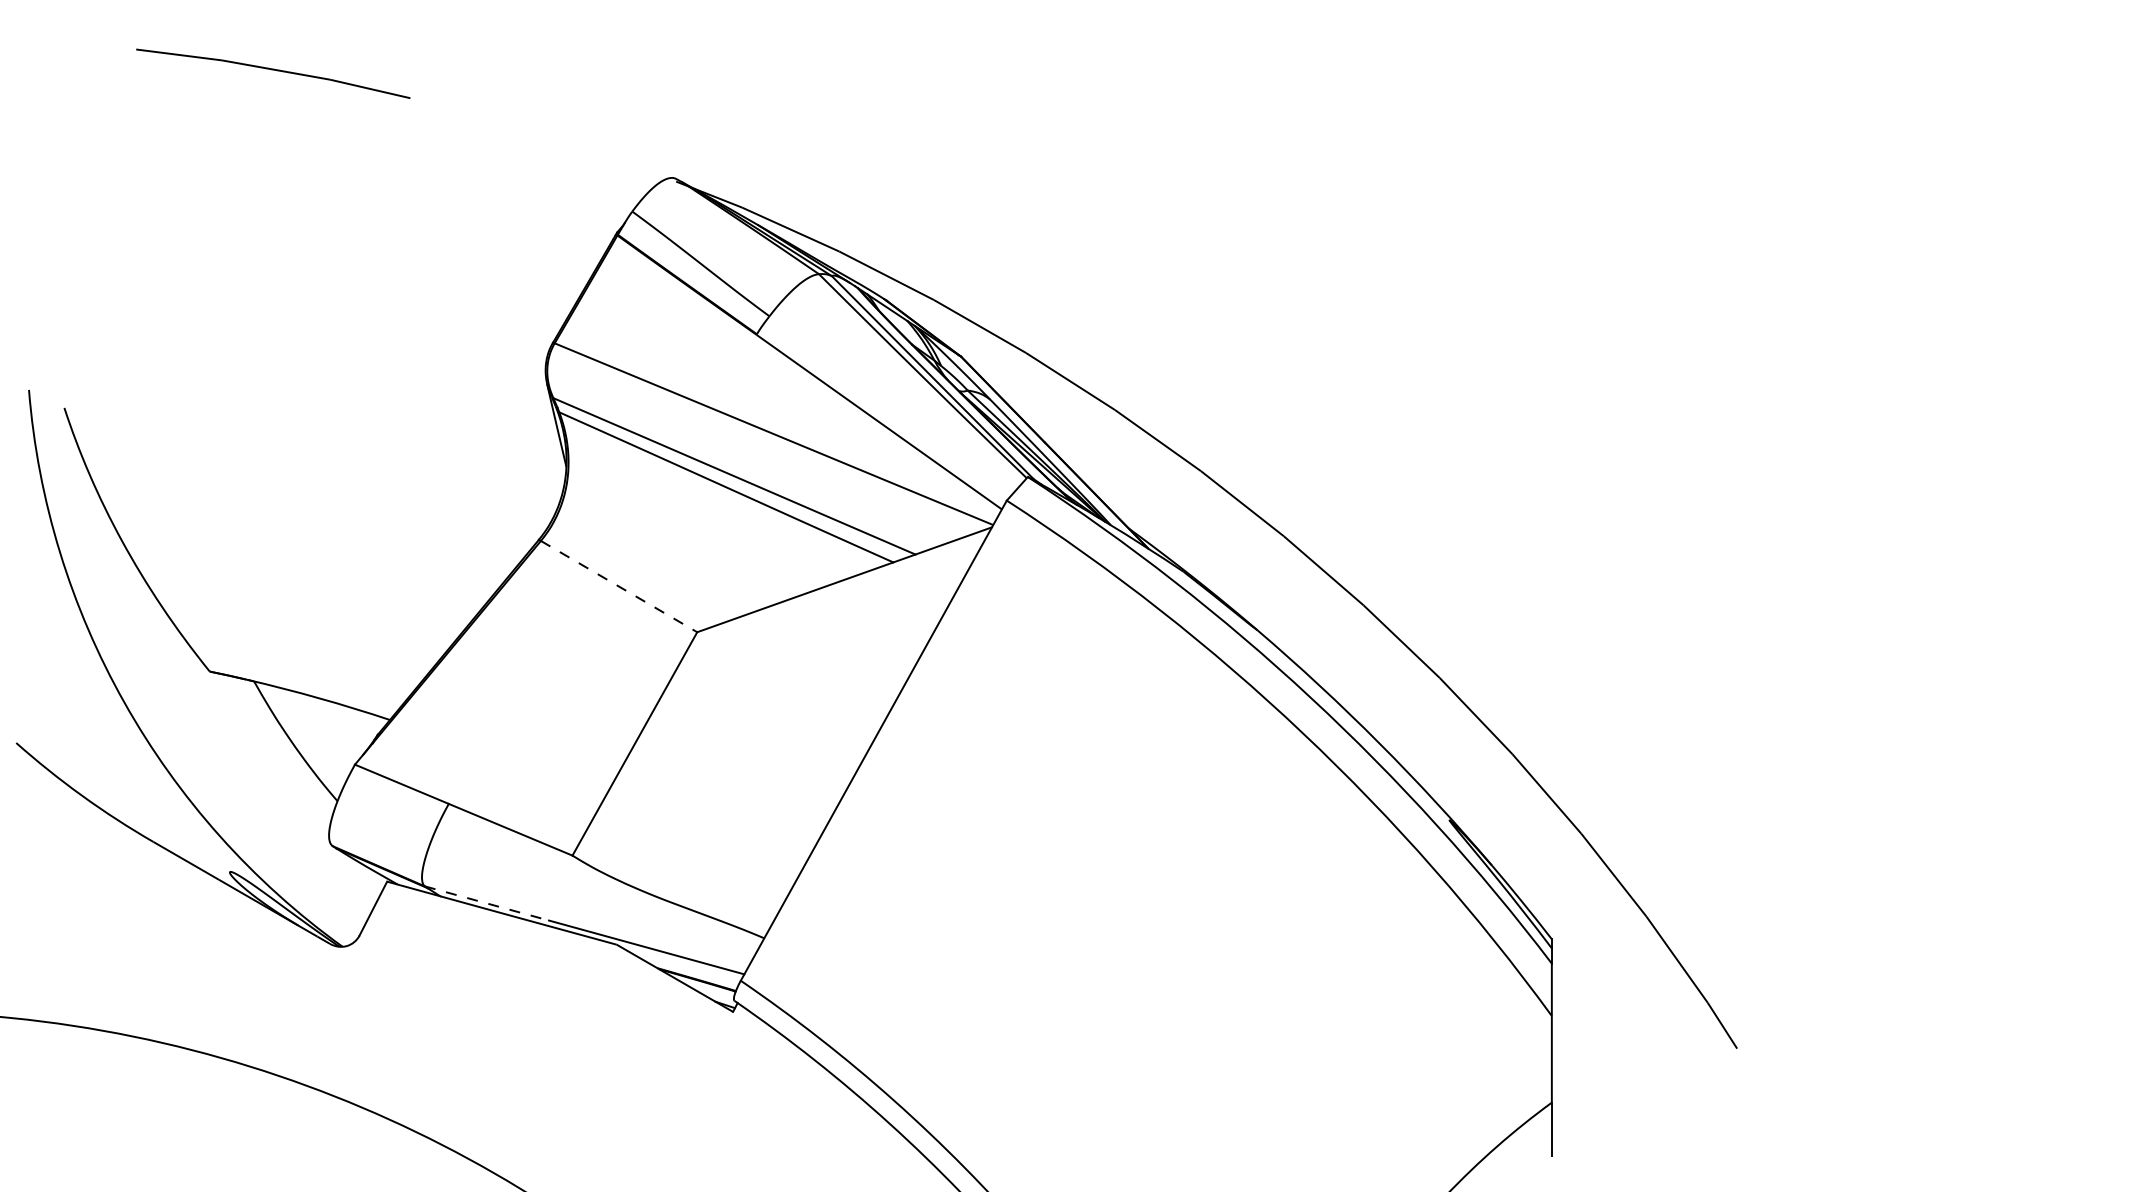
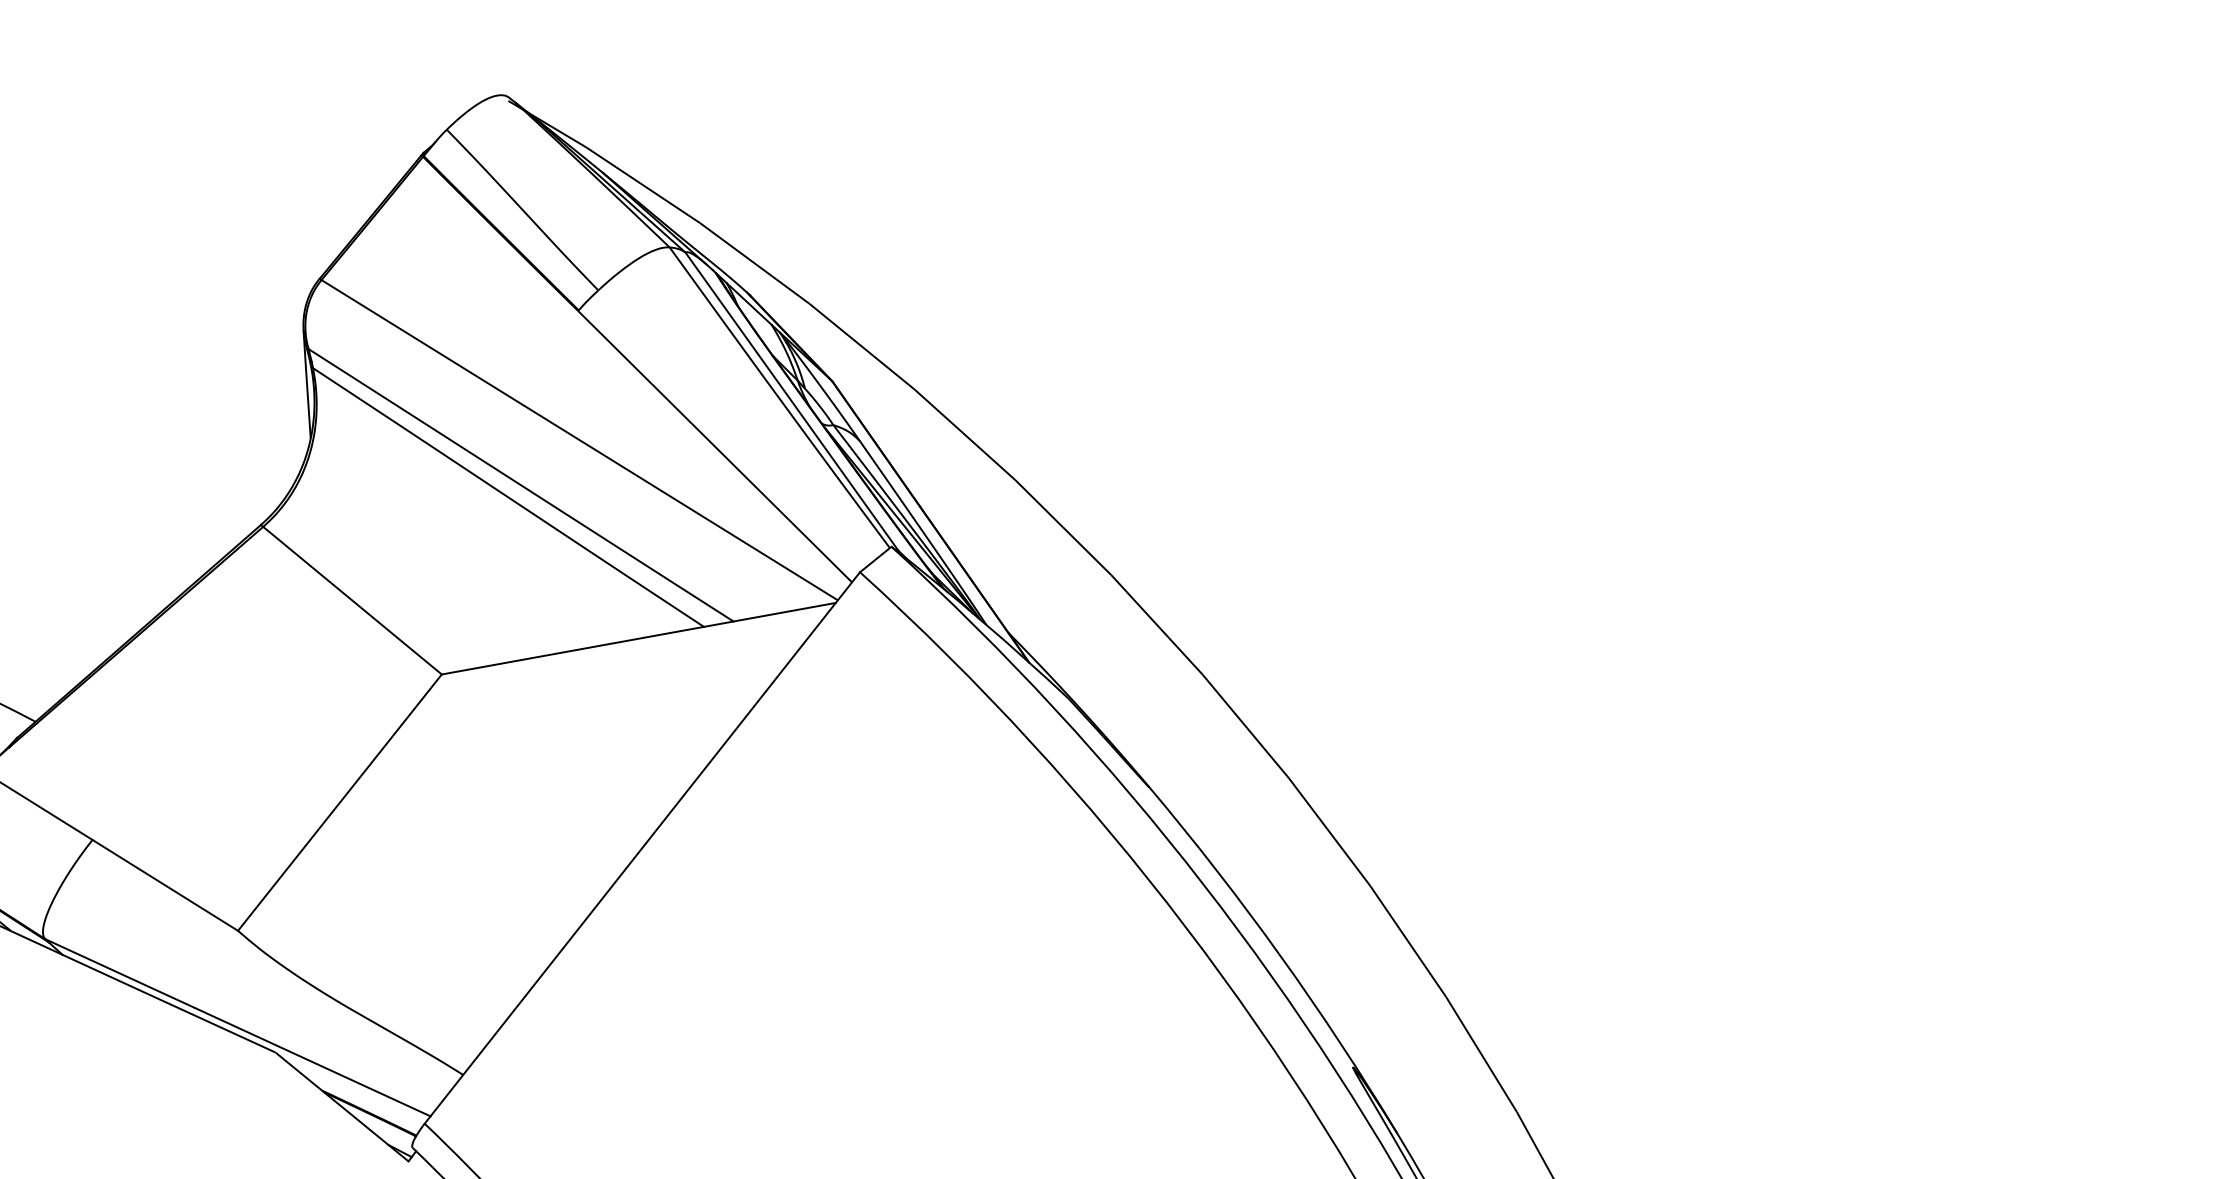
line: (619, 586) -> (353, 600), dashed -> solid
line: (487, 903) -> (120, 973), dashed -> solid

